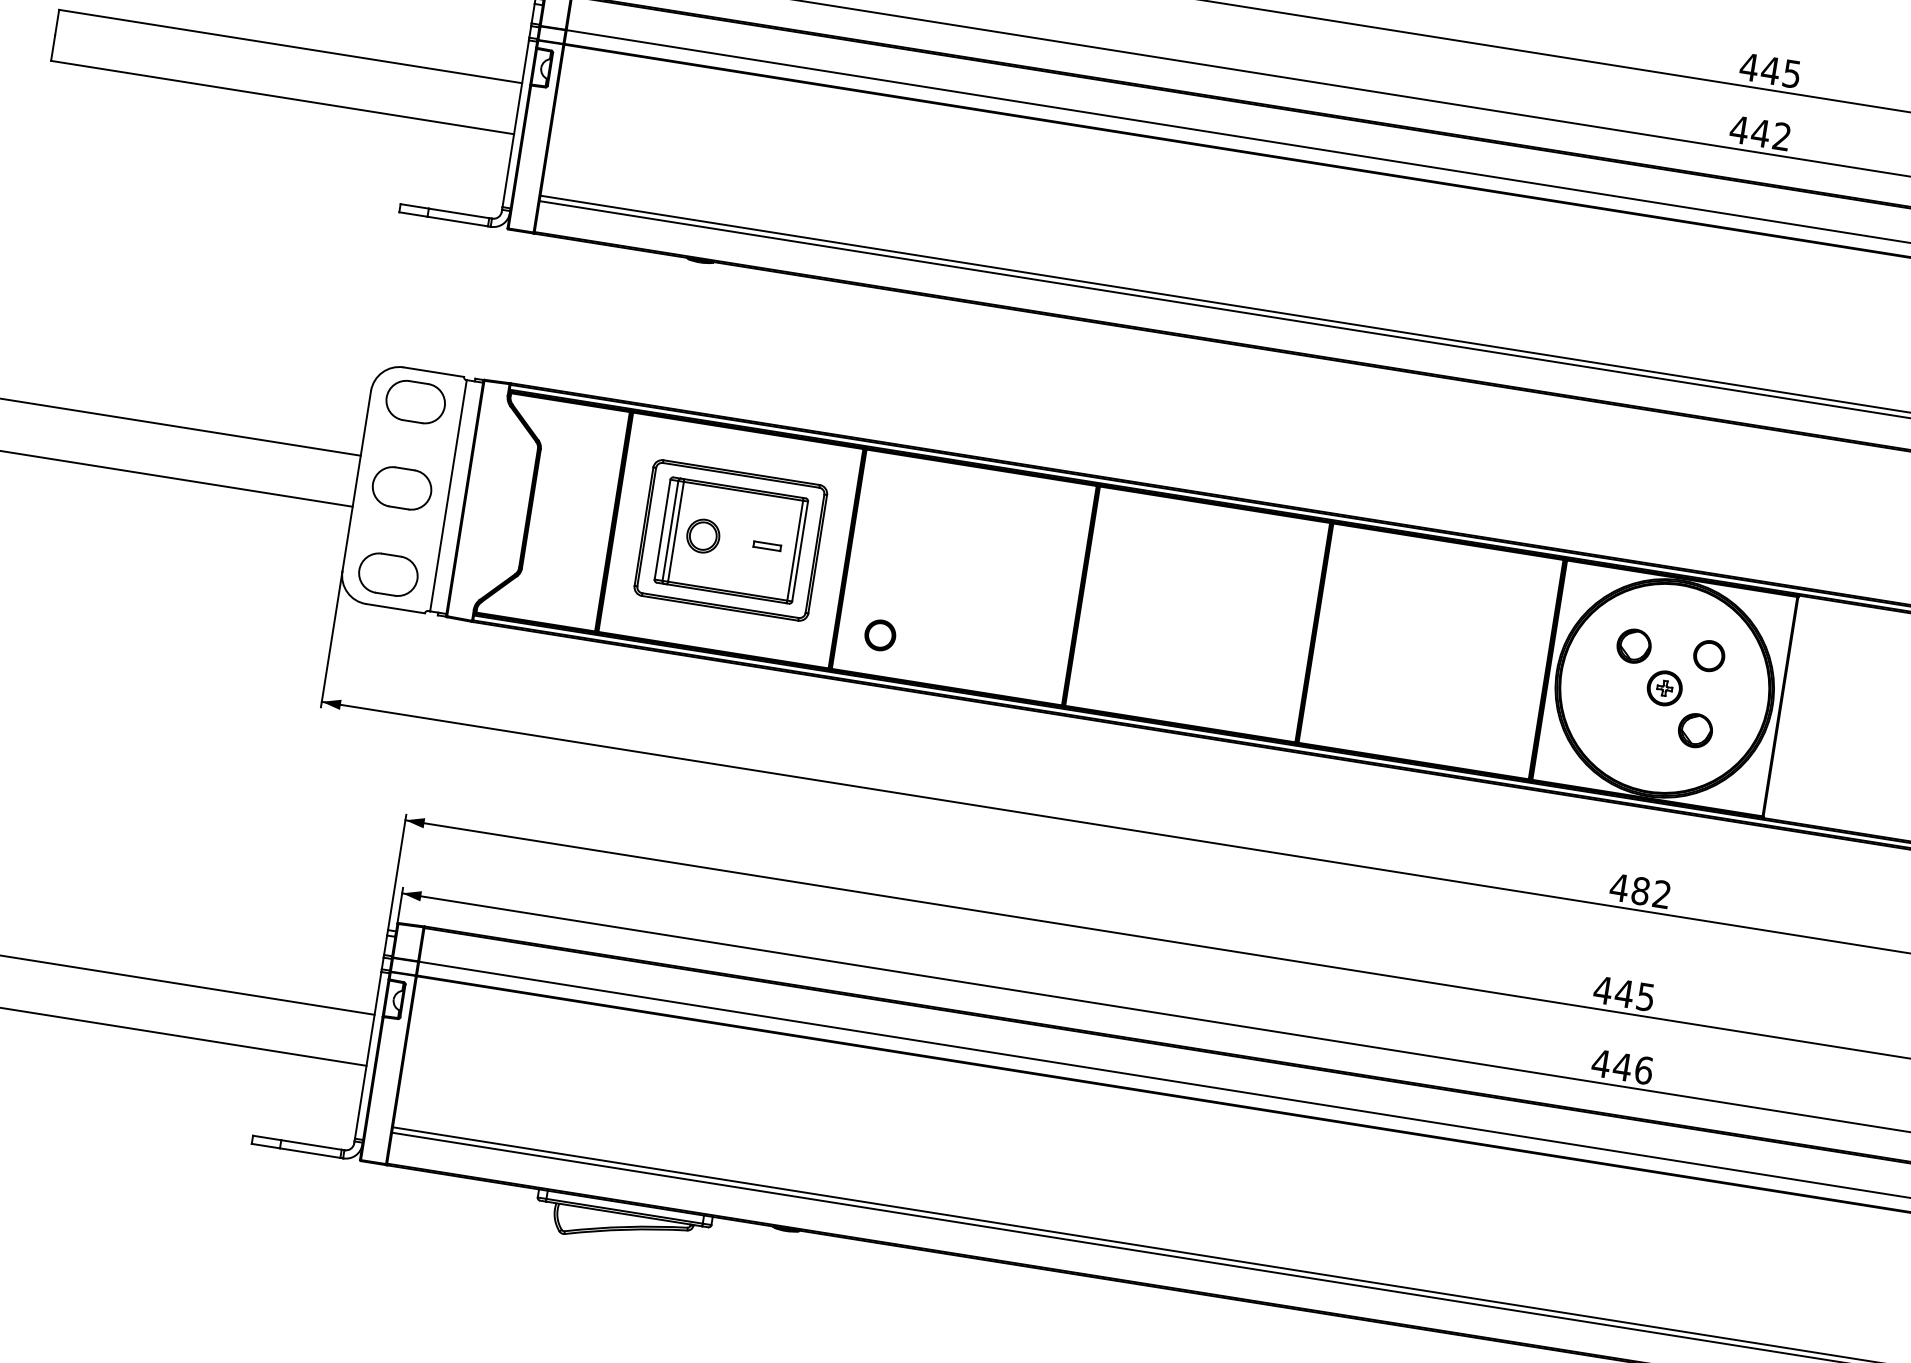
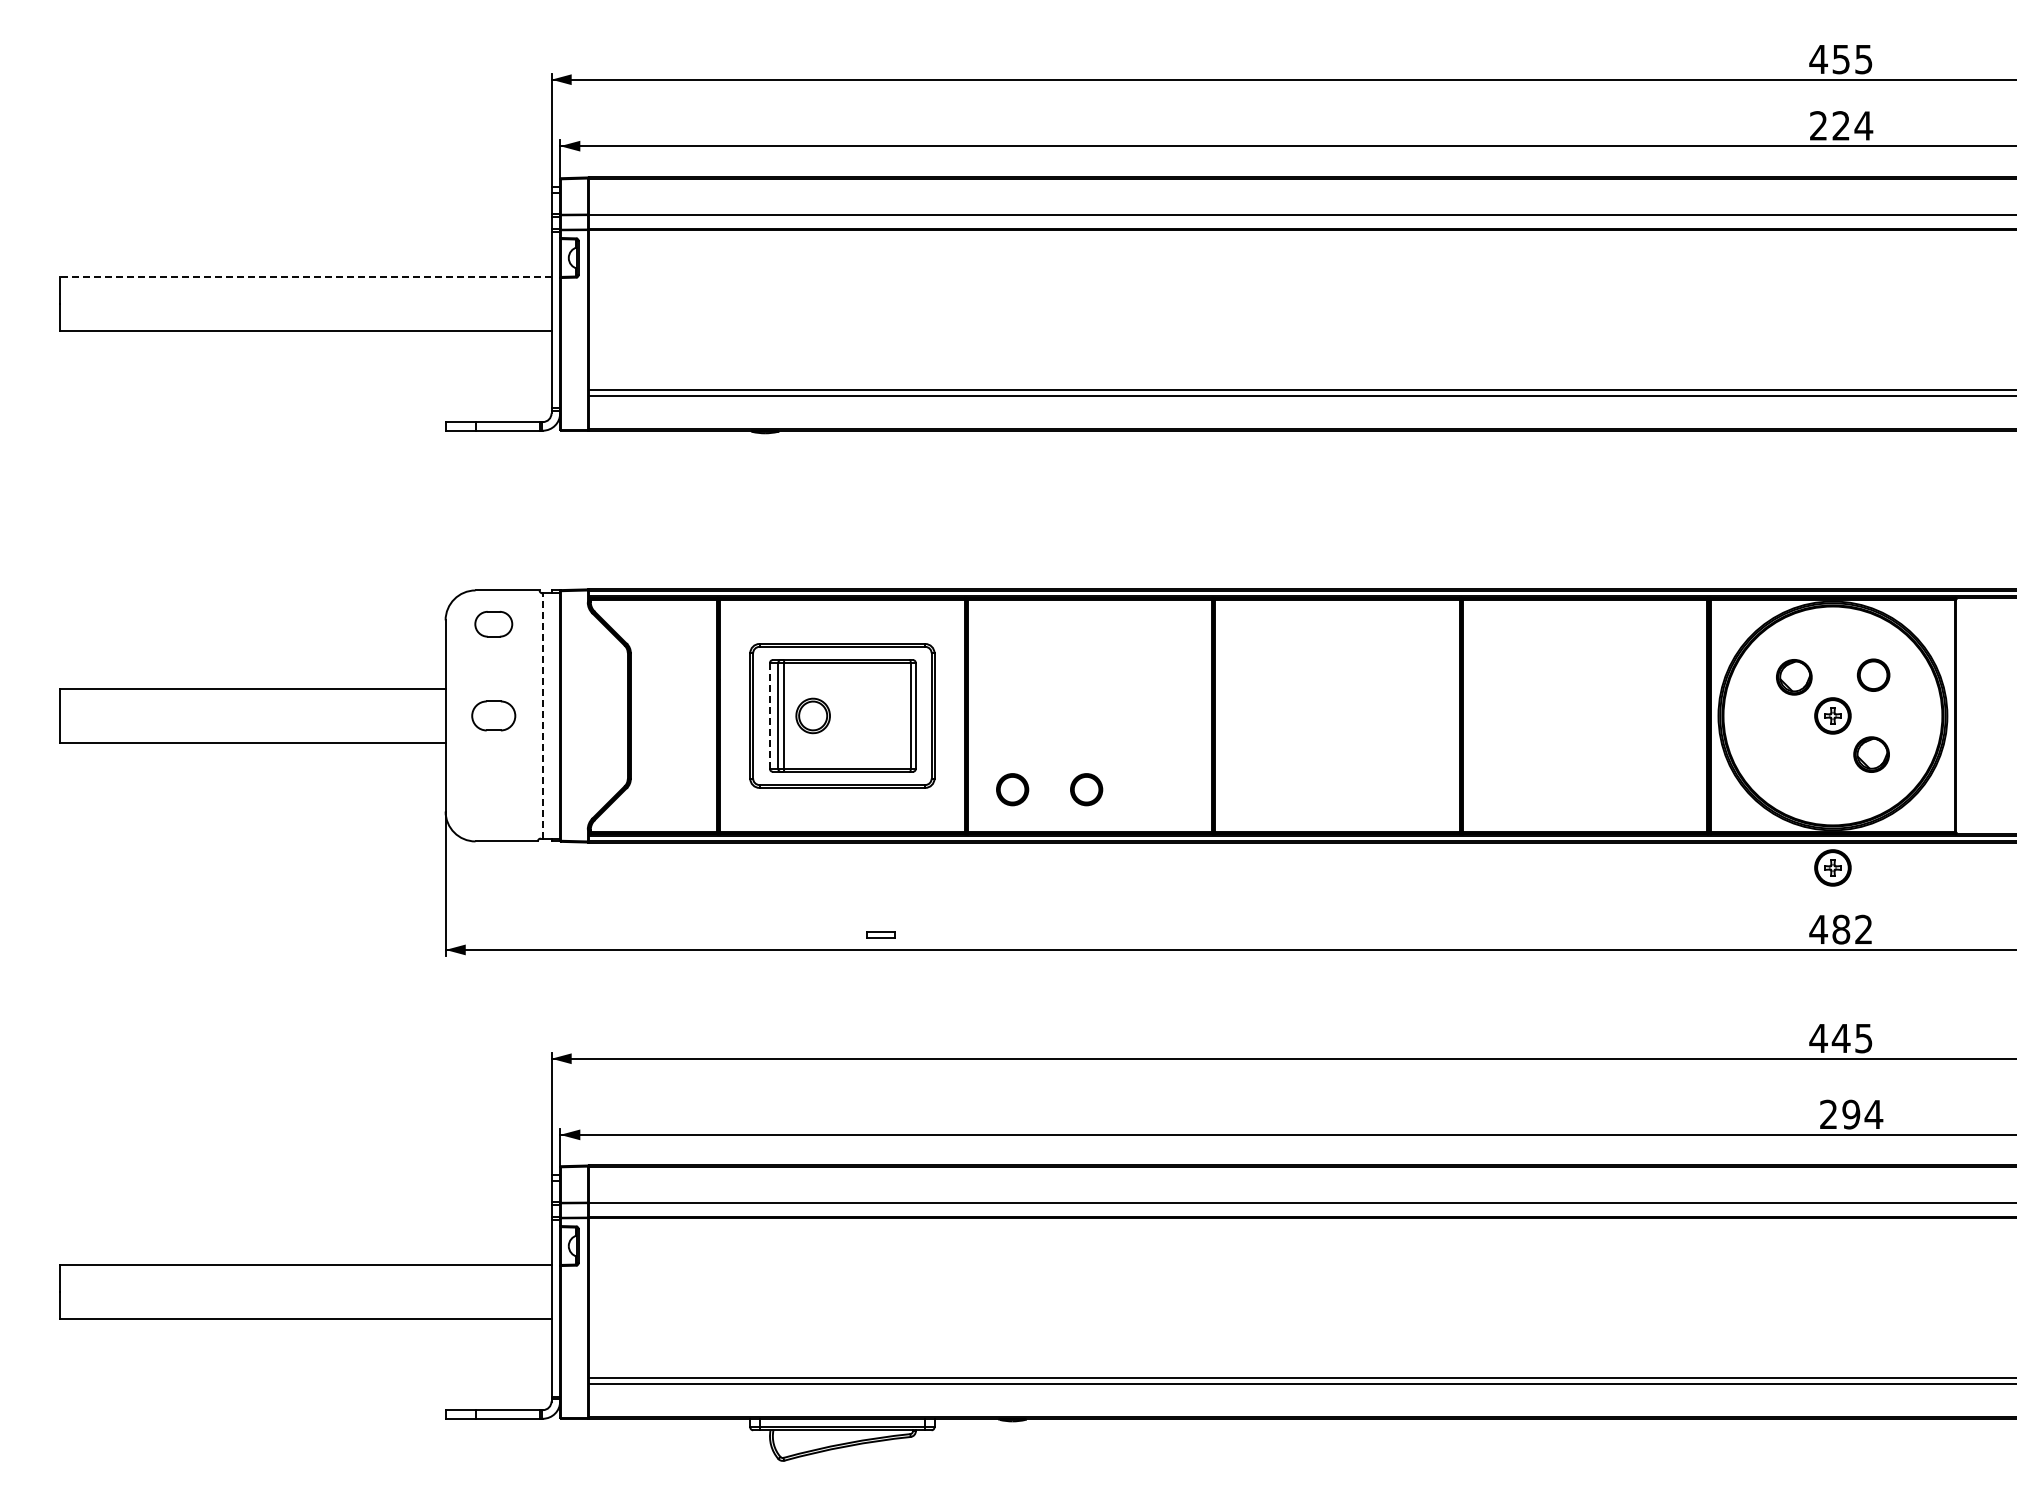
line: (291, 47) -> (306, 277), solid -> dashed
text: (1769, 70) -> (1840, 59), 445 -> 455
text: (1761, 132) -> (1841, 125), 442 -> 224
part: (415, 401) -> (493, 623), size x0.6
part: (401, 487) -> (493, 715), size x0.7
line: (448, 495) -> (542, 715), solid -> dashed
line: (662, 529) -> (769, 715), solid -> dashed
part: (766, 545) -> (880, 934), moved
part: (388, 574) -> (493, 807), removed
part: (950, 646) -> (1086, 789), added
part: (1641, 831) -> (1832, 867), added
text: (1622, 1066) -> (1851, 1114), 446 -> 294

